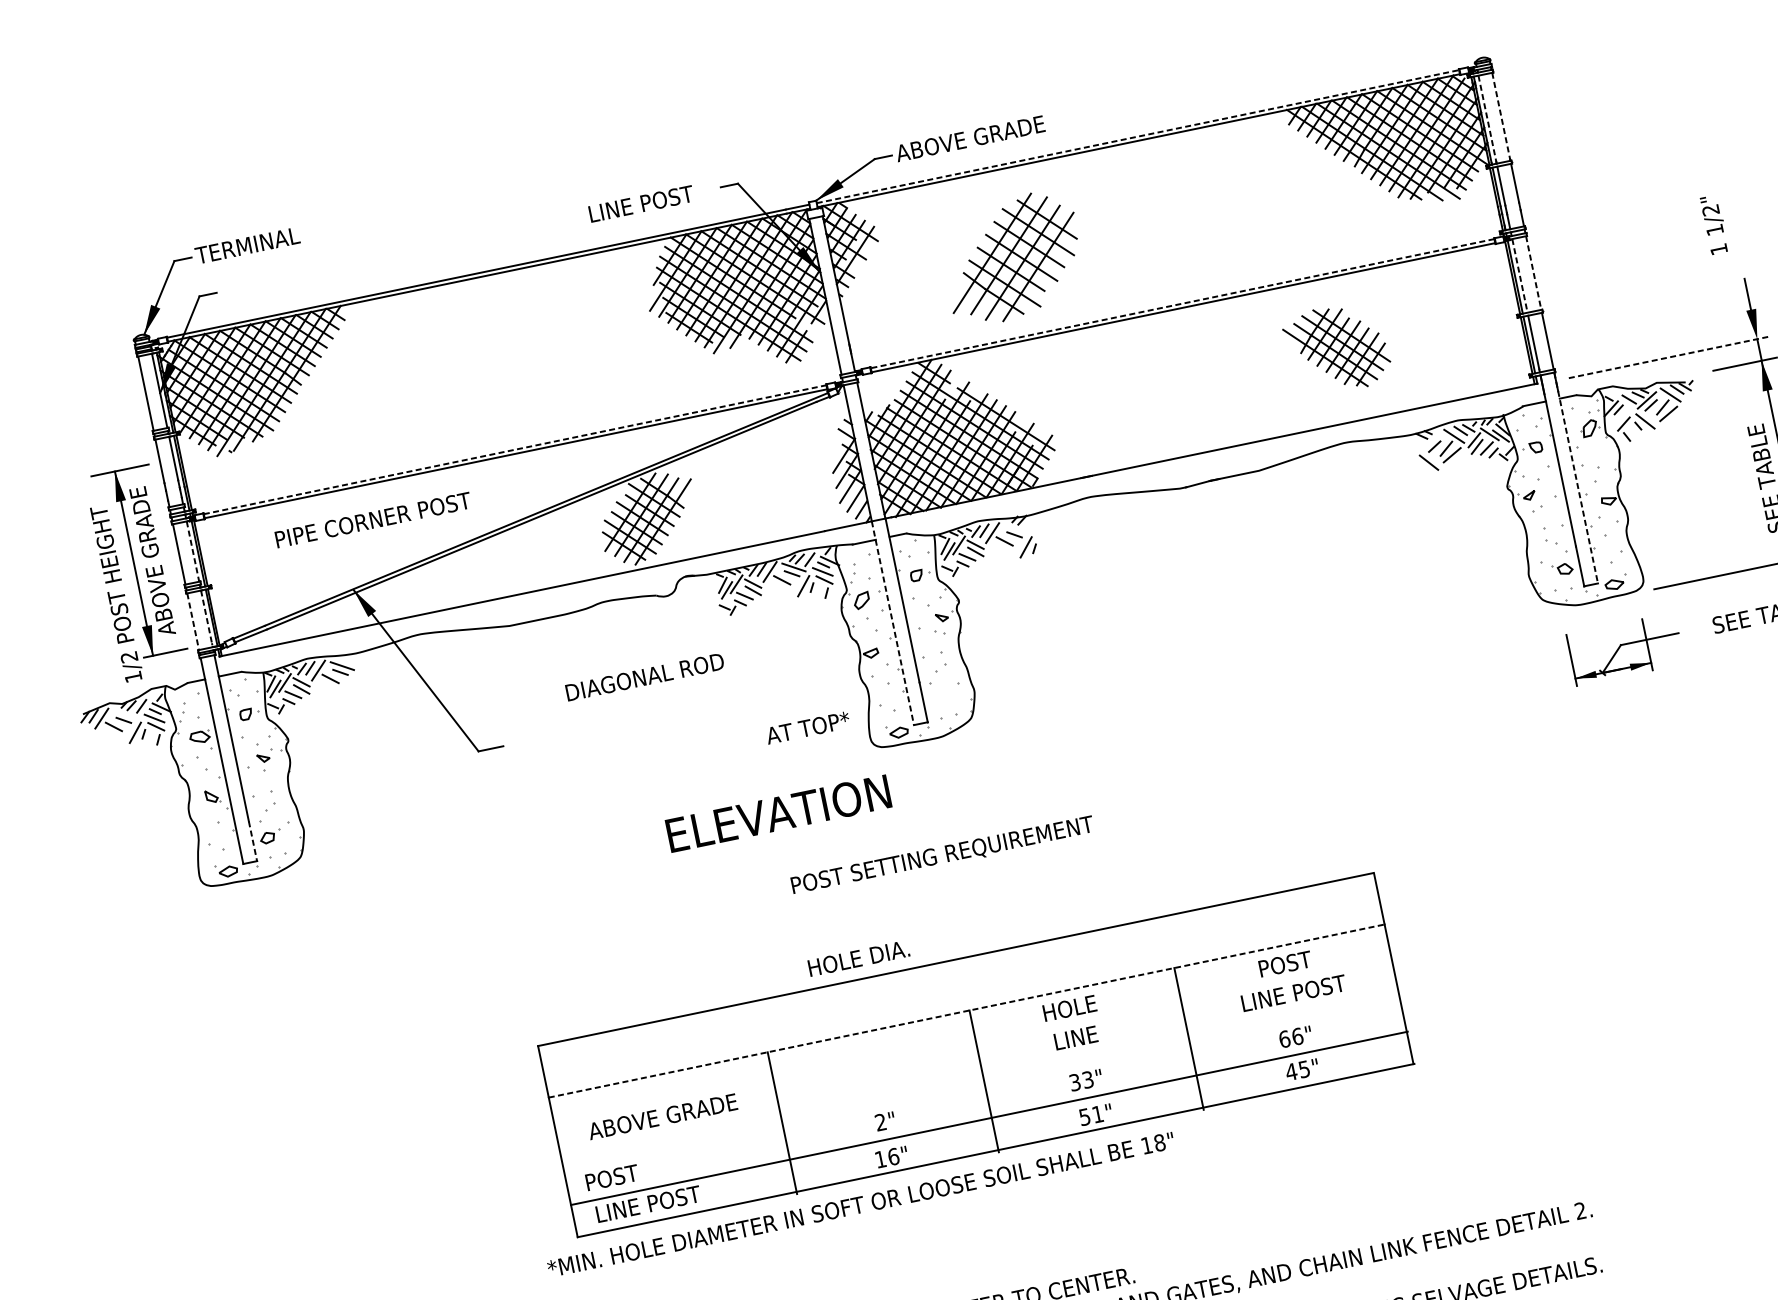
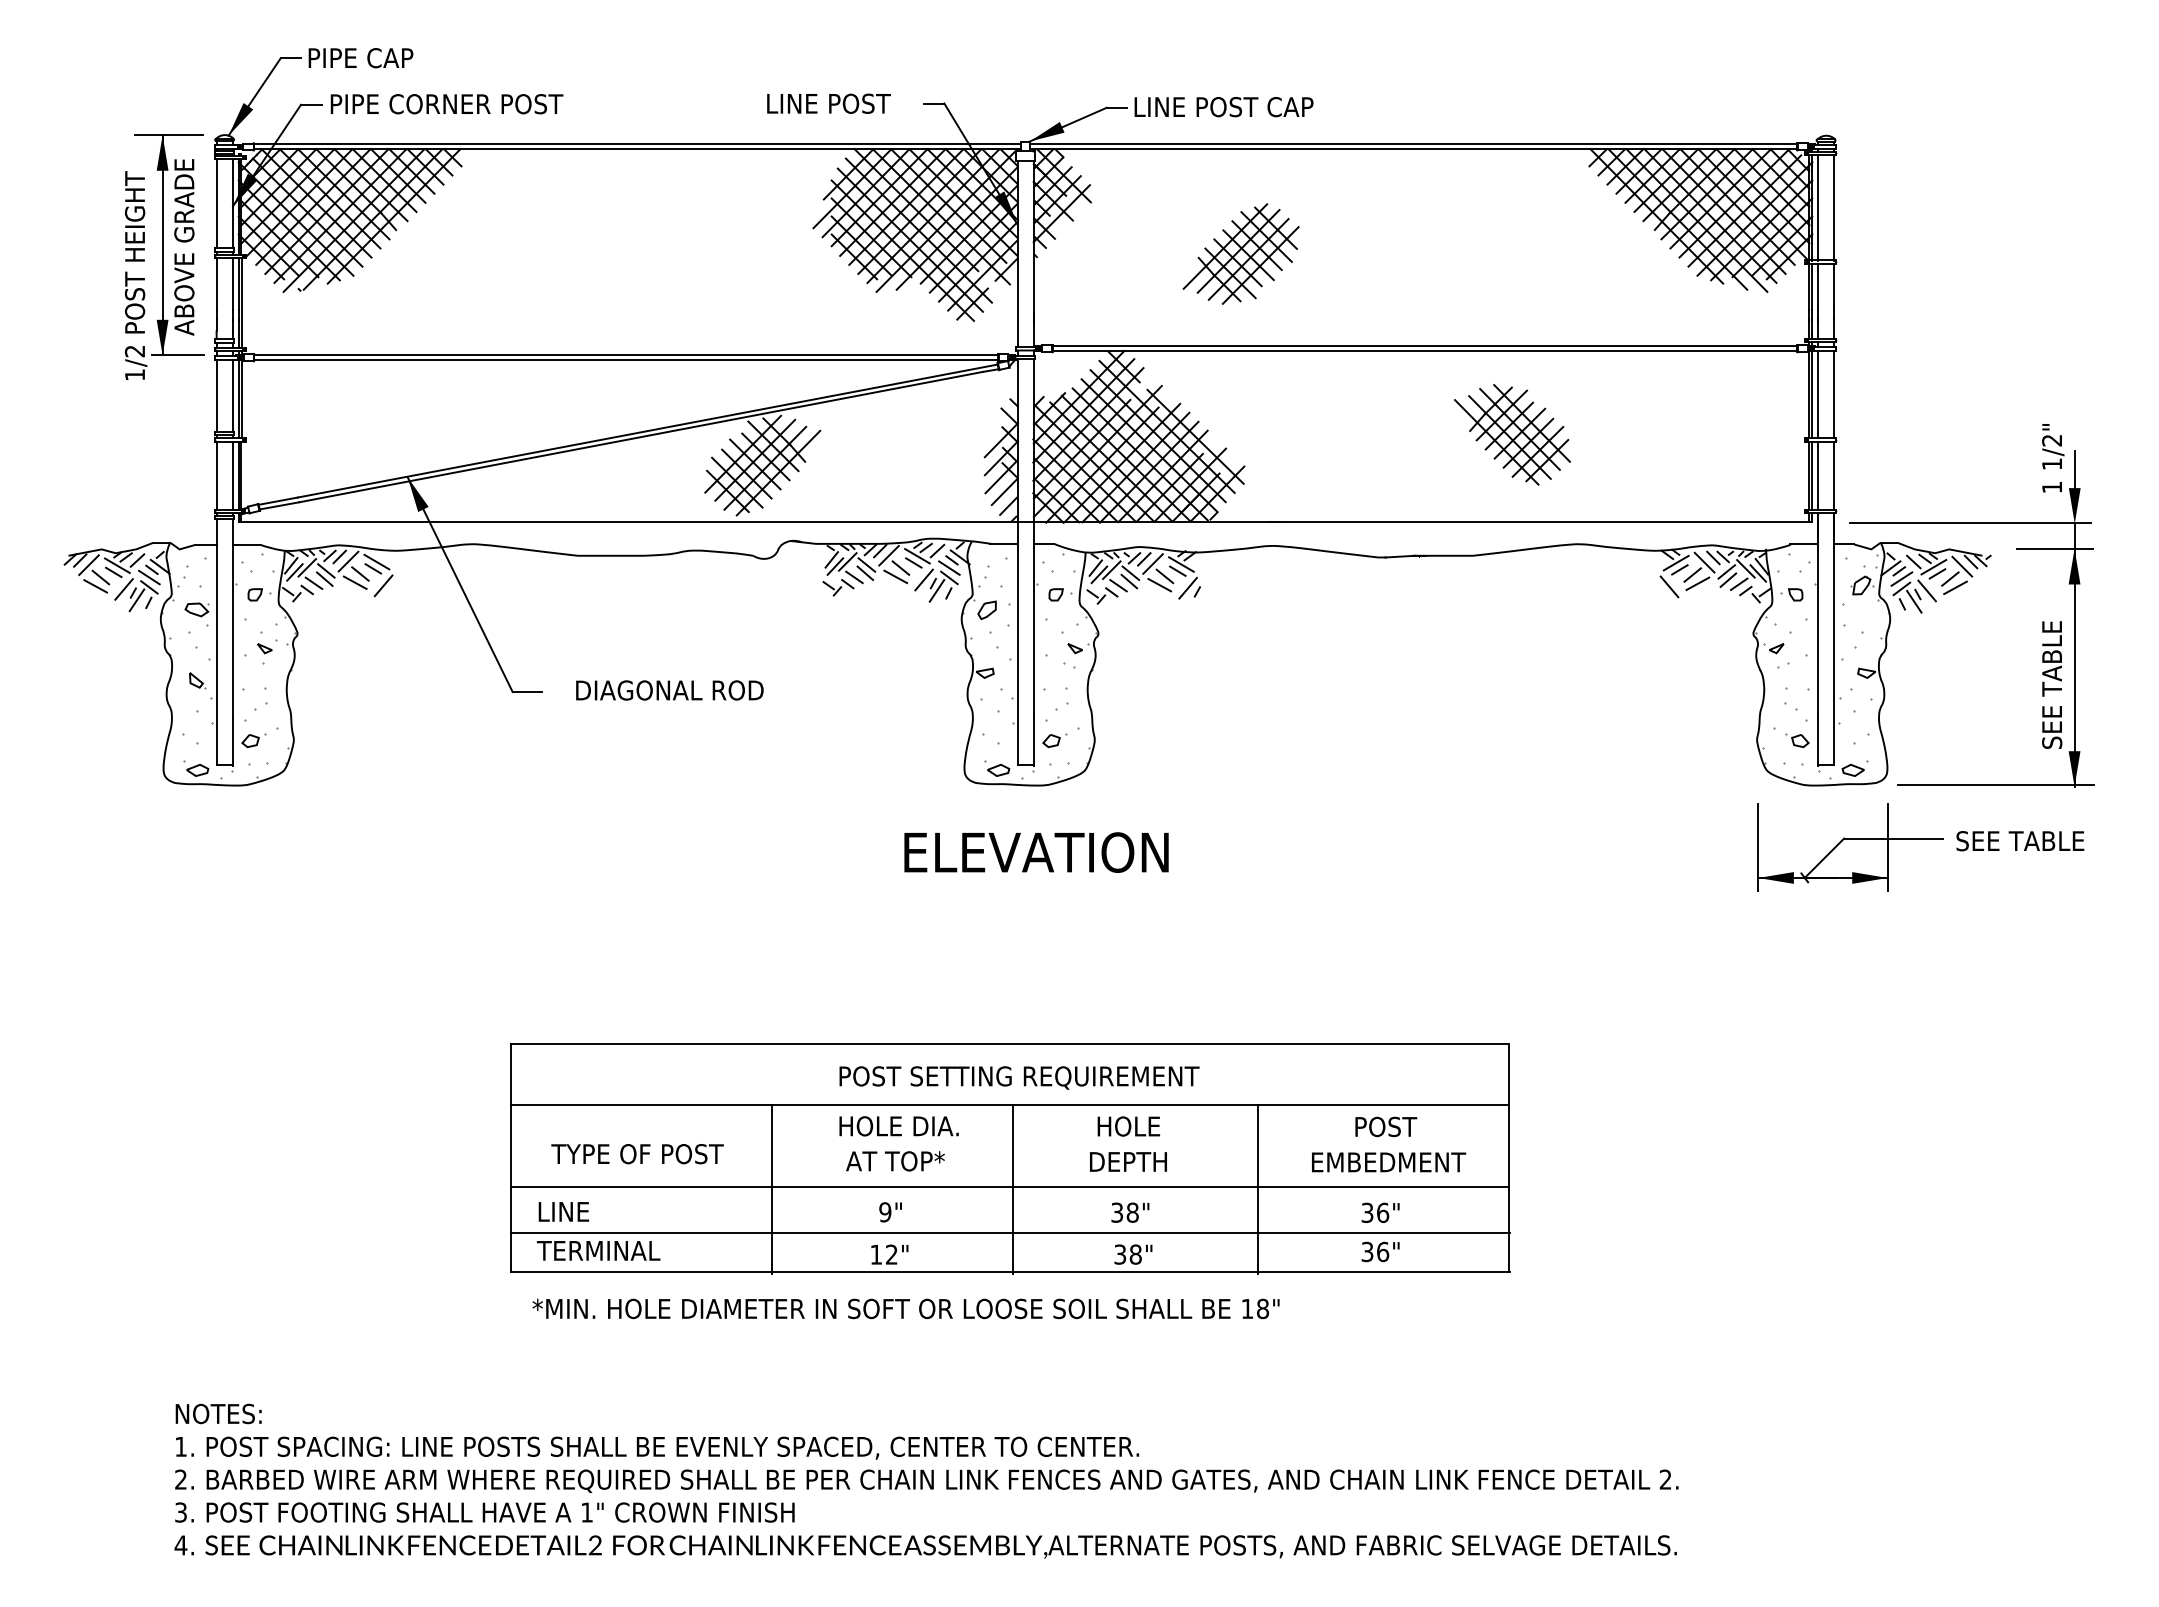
line: (1501, 116) -> (1834, 207), dashed -> solid
line: (1487, 119) -> (1817, 207), dashed -> solid
line: (1137, 136) -> (1413, 144), dashed -> solid
text: (971, 138) -> (1222, 107), ABOVE GRADE -> LINE POST CAP
text: (1715, 225) -> (2053, 458), moved
text: (247, 246) -> (367, 58), TERMINAL -> PIPE CAP
part: (1011, 257) -> (1240, 253), size x0.71
line: (1533, 273) -> (1834, 394), dashed -> solid
line: (1519, 275) -> (1817, 394), dashed -> solid
line: (1182, 303) -> (1424, 346), dashed -> solid
part: (1337, 348) -> (1512, 434), moved
line: (1670, 357) -> (1970, 523), dashed -> solid
line: (1621, 415) -> (1901, 578), added
line: (1636, 432) -> (1914, 601), added
line: (1429, 441) -> (1675, 562), added
line: (515, 449) -> (626, 355), dashed -> solid
line: (1576, 478) -> (1834, 639), dashed -> solid
text: (372, 520) -> (446, 104), moved
line: (1016, 528) -> (1181, 564), added
line: (1001, 550) -> (1159, 585), added
line: (193, 552) -> (233, 396), dashed -> solid
part: (137, 572) -> (164, 256), moved
line: (779, 588) -> (895, 576), added
line: (815, 592) -> (936, 590), added
line: (207, 618) -> (233, 475), dashed -> solid
line: (193, 621) -> (216, 475), dashed -> solid
line: (892, 623) -> (1017, 643), dashed -> solid
part: (1625, 649) -> (1850, 847), size x1.43
text: (644, 677) -> (669, 690), moved
line: (351, 684) -> (383, 585), added
line: (327, 687) -> (354, 582), added
part: (940, 698) -> (1054, 740), added
line: (125, 713) -> (117, 565), added
text: (808, 728) -> (895, 1161), moved
line: (110, 735) -> (95, 586), added
line: (147, 739) -> (136, 600), added
text: (778, 813) -> (1036, 852), moved
line: (253, 841) -> (233, 741), dashed -> solid
text: (942, 855) -> (1019, 1077), moved
text: (858, 958) -> (898, 1126), moved
text: (1294, 993) -> (1389, 1162), LINE POST -> EMBEDMENT
line: (966, 1011) -> (1009, 1105), dashed -> solid
text: (1075, 1037) -> (1128, 1161), LINE -> DEPTH
text: (1284, 1038) -> (1367, 1212), 66" -> 36"
text: (1298, 1070) -> (1375, 1251), 45" -> 36"
text: (1087, 1079) -> (1132, 1212), 33" -> 38"
line: (980, 1080) -> (1009, 1187), added
text: (1091, 1115) -> (1128, 1254), 51" -> 38"
text: (662, 1117) -> (636, 1154), ABOVE GRADE -> TYPE OF POST
text: (881, 1122) -> (885, 1212), 2" -> 9"
text: (893, 1156) -> (891, 1254), 16" -> 12"
text: (612, 1177) -> (564, 1211), POST -> LINE
text: (647, 1204) -> (598, 1250), LINE POST -> TERMINAL
text: (860, 1204) -> (905, 1308), moved

